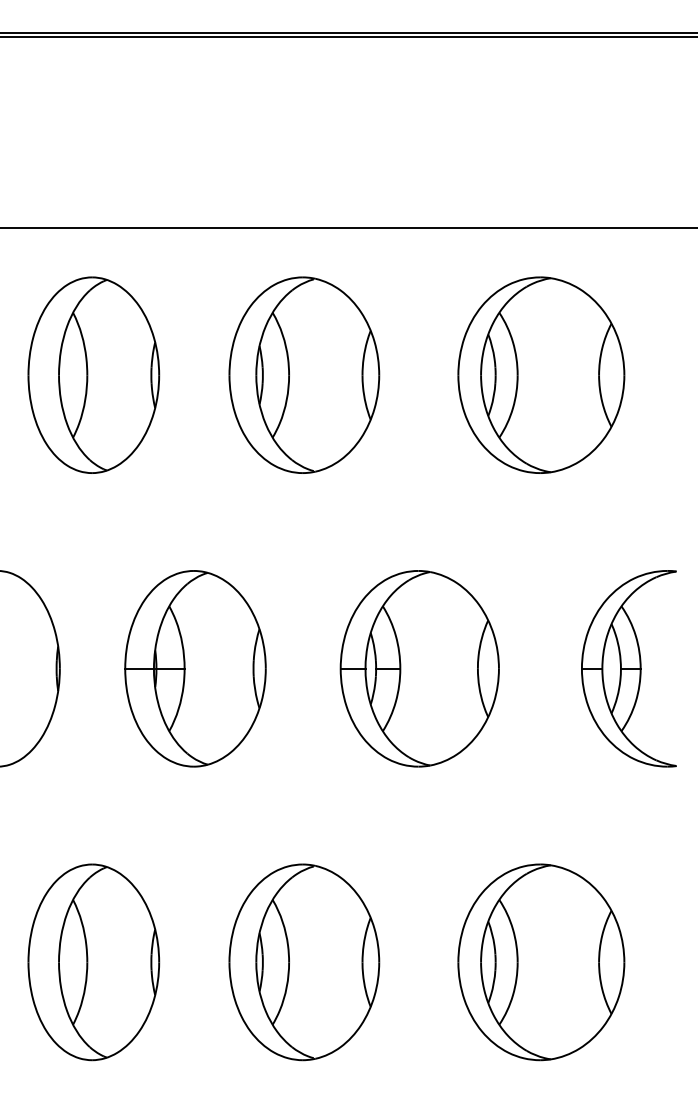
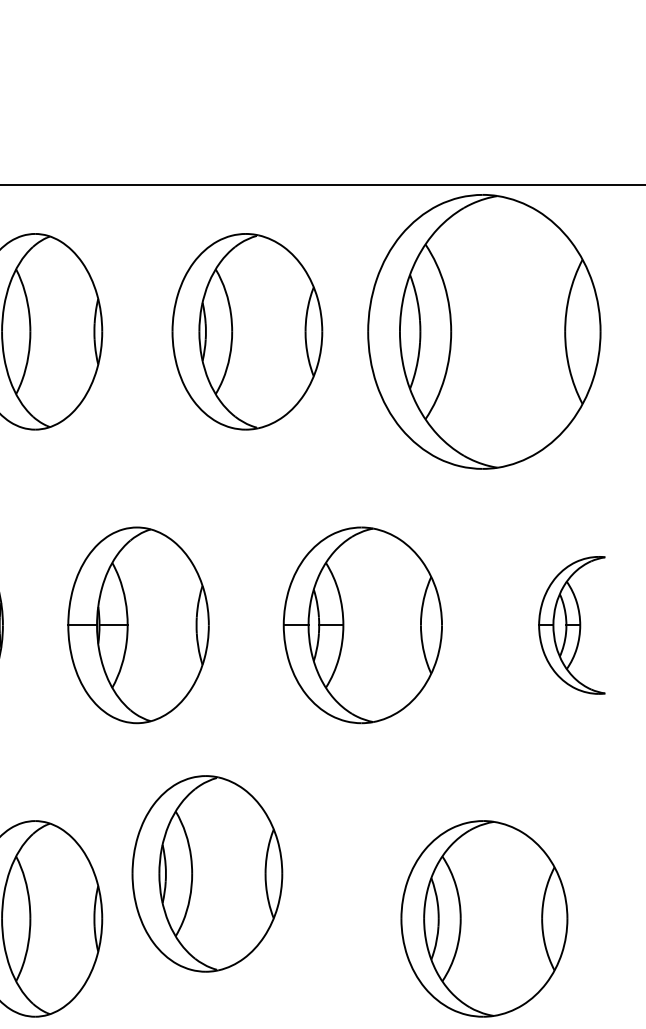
part: (541, 374) -> (484, 331), size x1.4
part: (628, 668) -> (571, 625), size x0.7
part: (304, 962) -> (207, 874), moved

